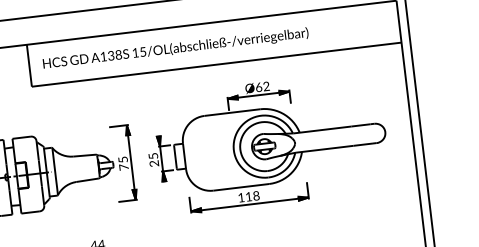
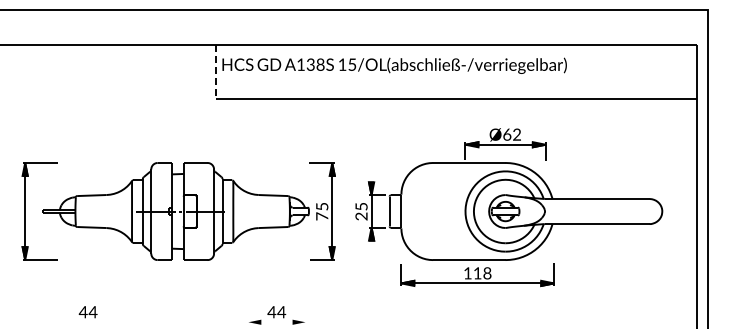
text: (175, 48) -> (394, 65), moved
line: (29, 66) -> (216, 72), solid -> dashed

